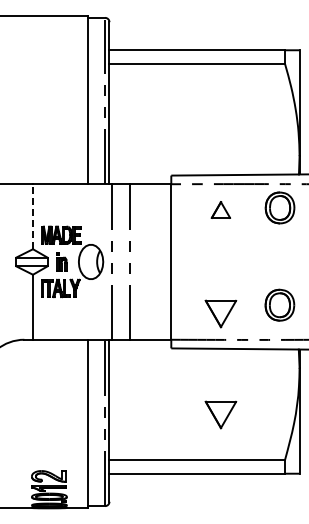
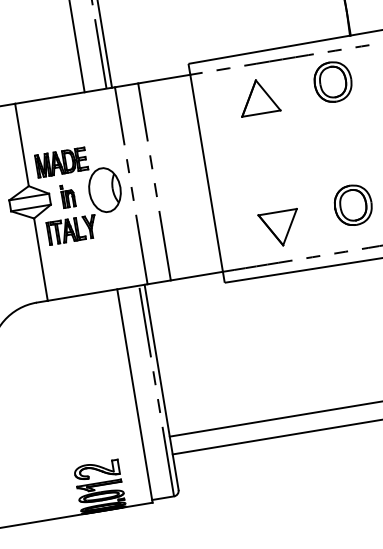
part: (220, 209) -> (257, 96), size x1.67
line: (33, 216) -> (22, 144), dashed -> solid
part: (220, 414) -> (300, 356), removed

